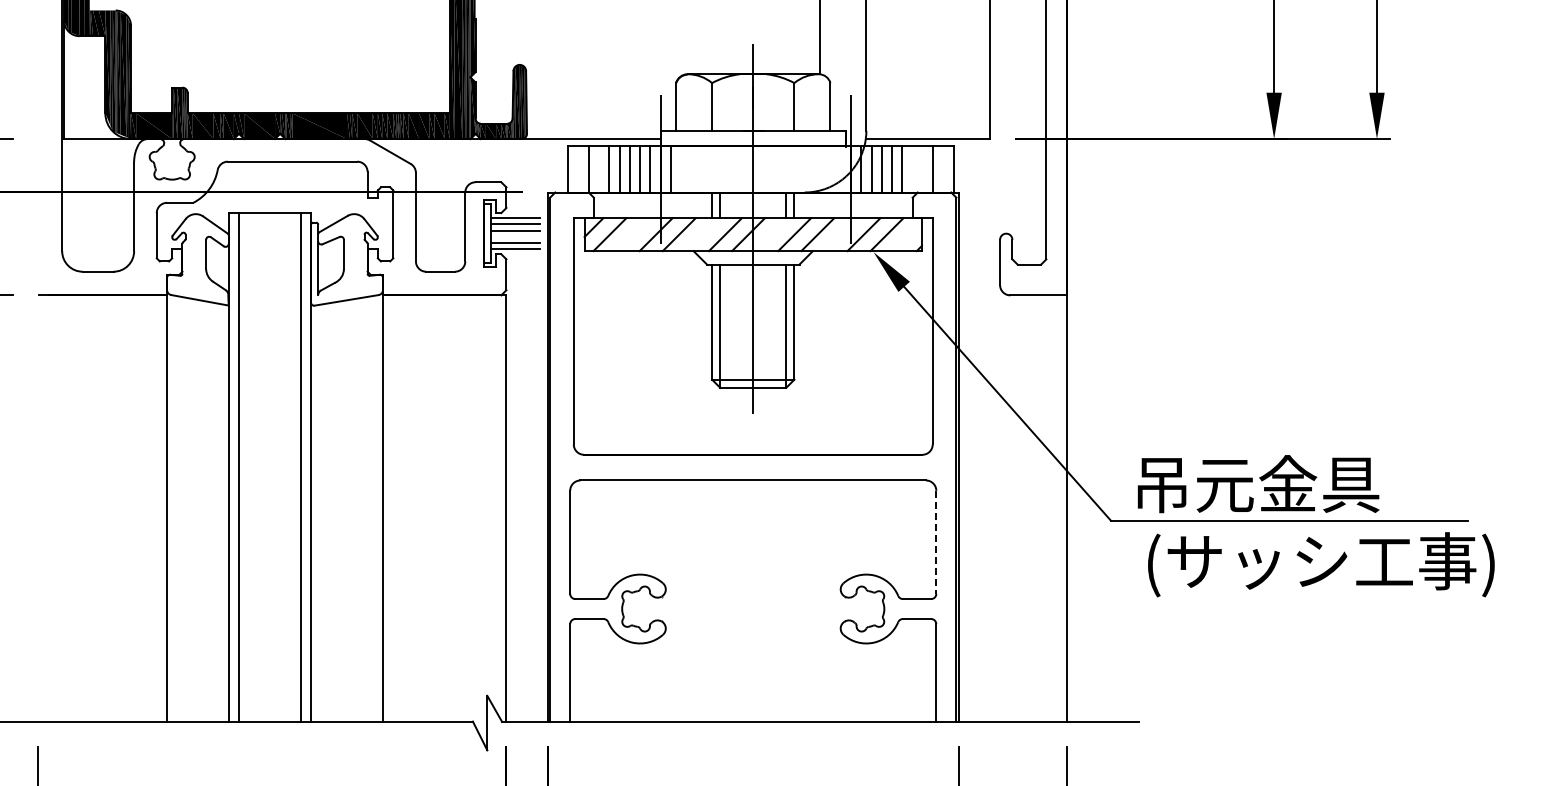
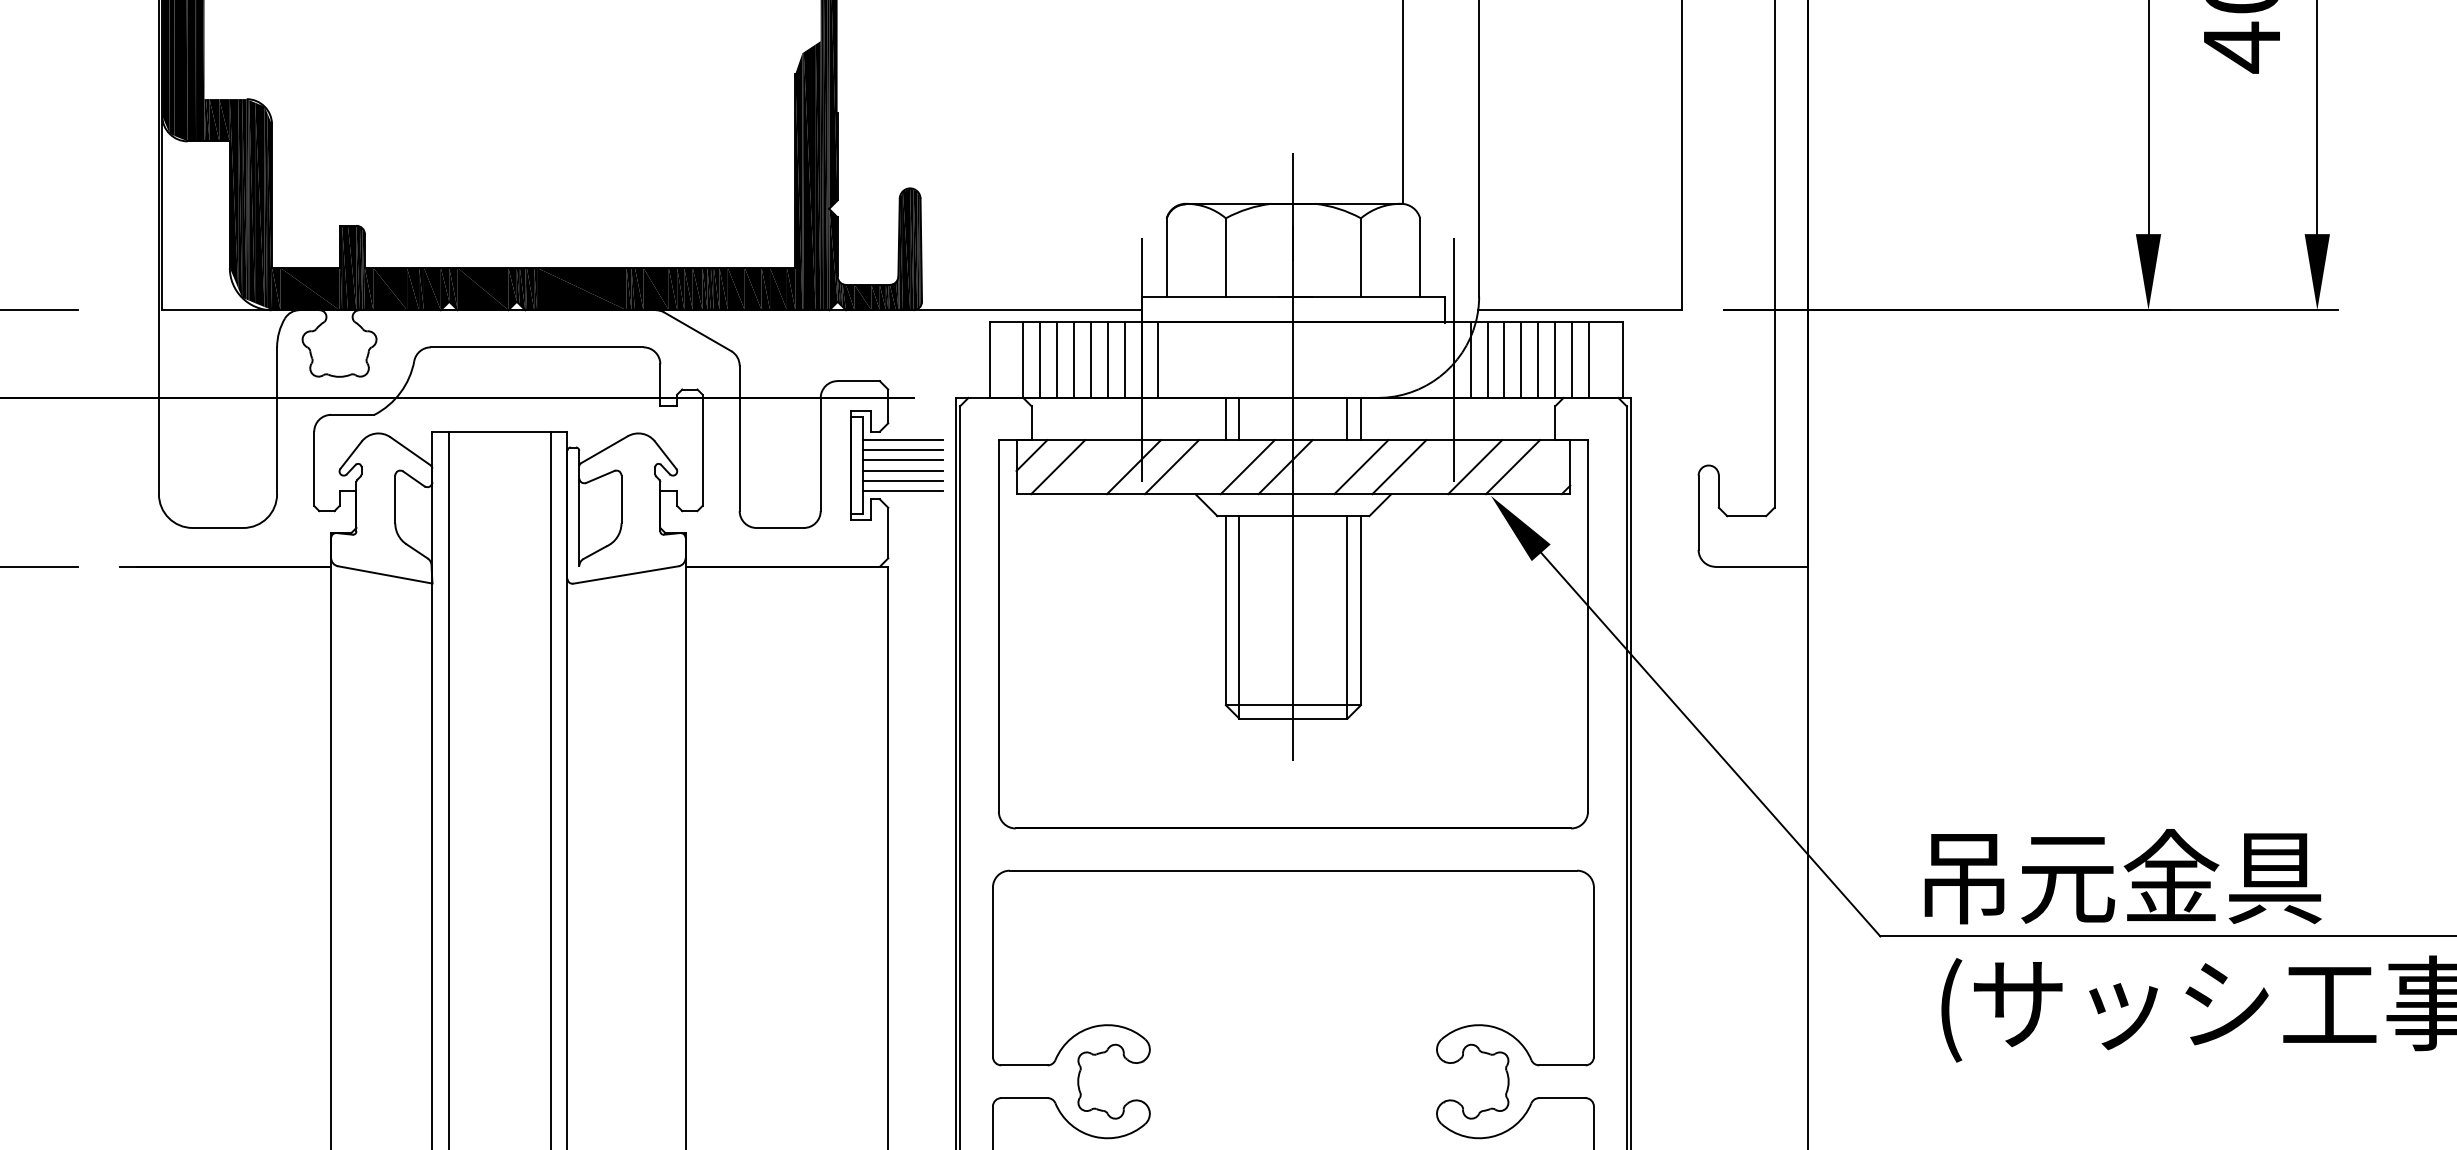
line: (599, 169) -> (1041, 360), added
line: (912, 169) -> (1554, 360), added
line: (922, 169) -> (1571, 360), added
line: (515, 236) -> (903, 470), added
line: (936, 542) -> (1594, 972), dashed -> solid

